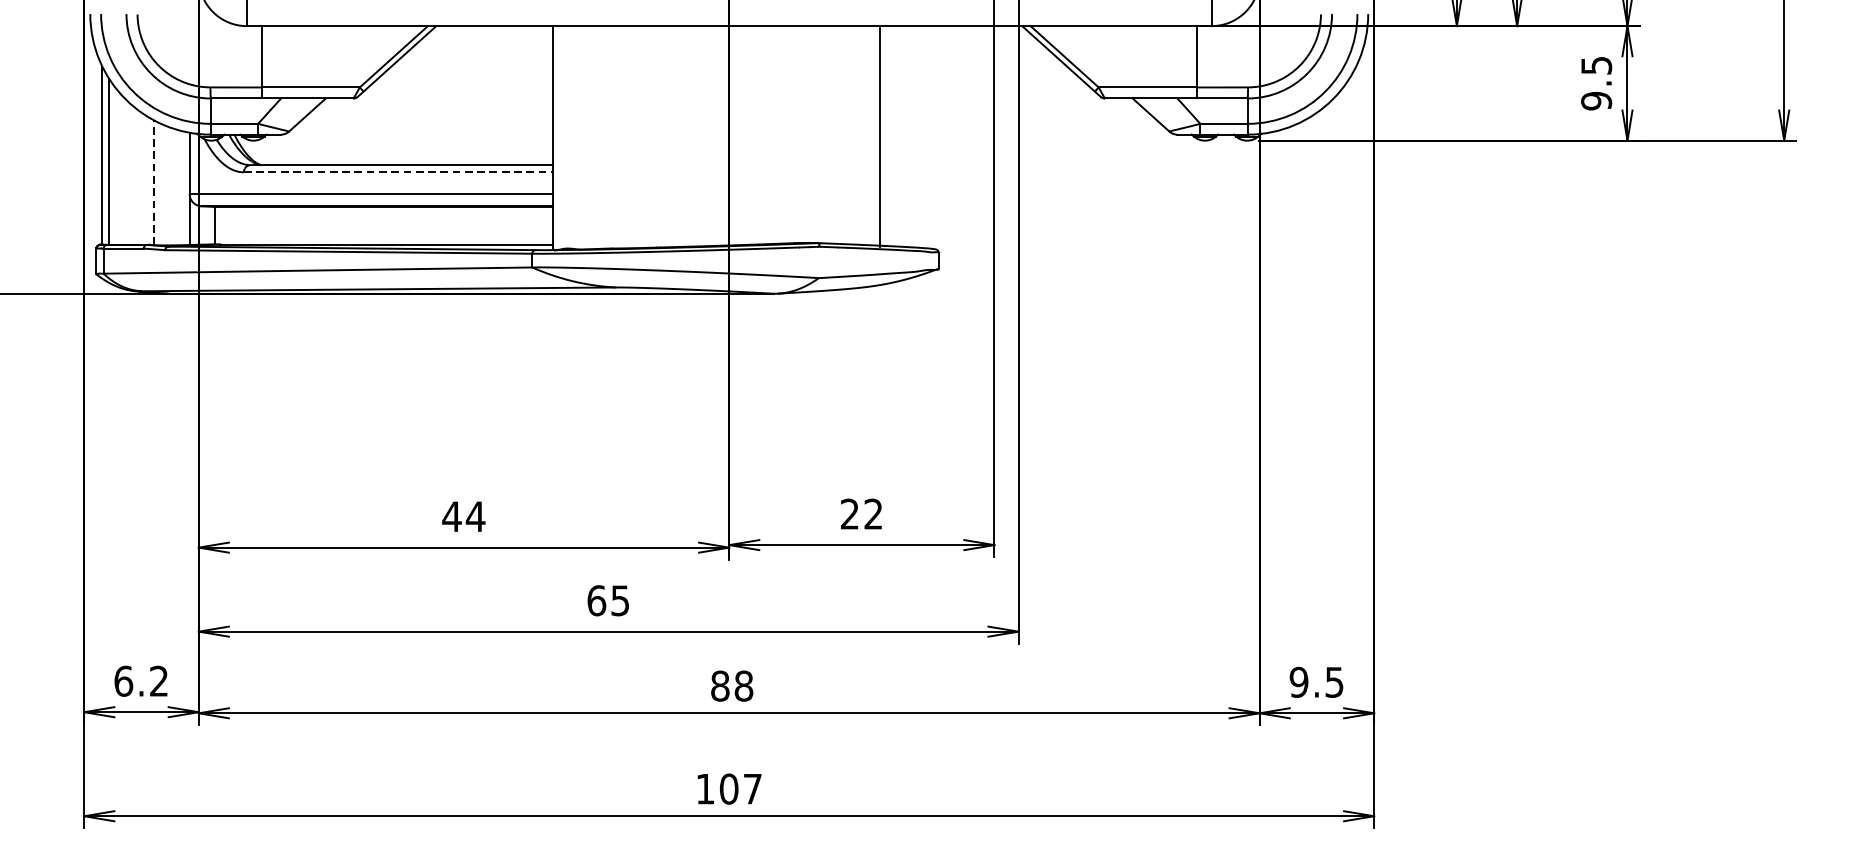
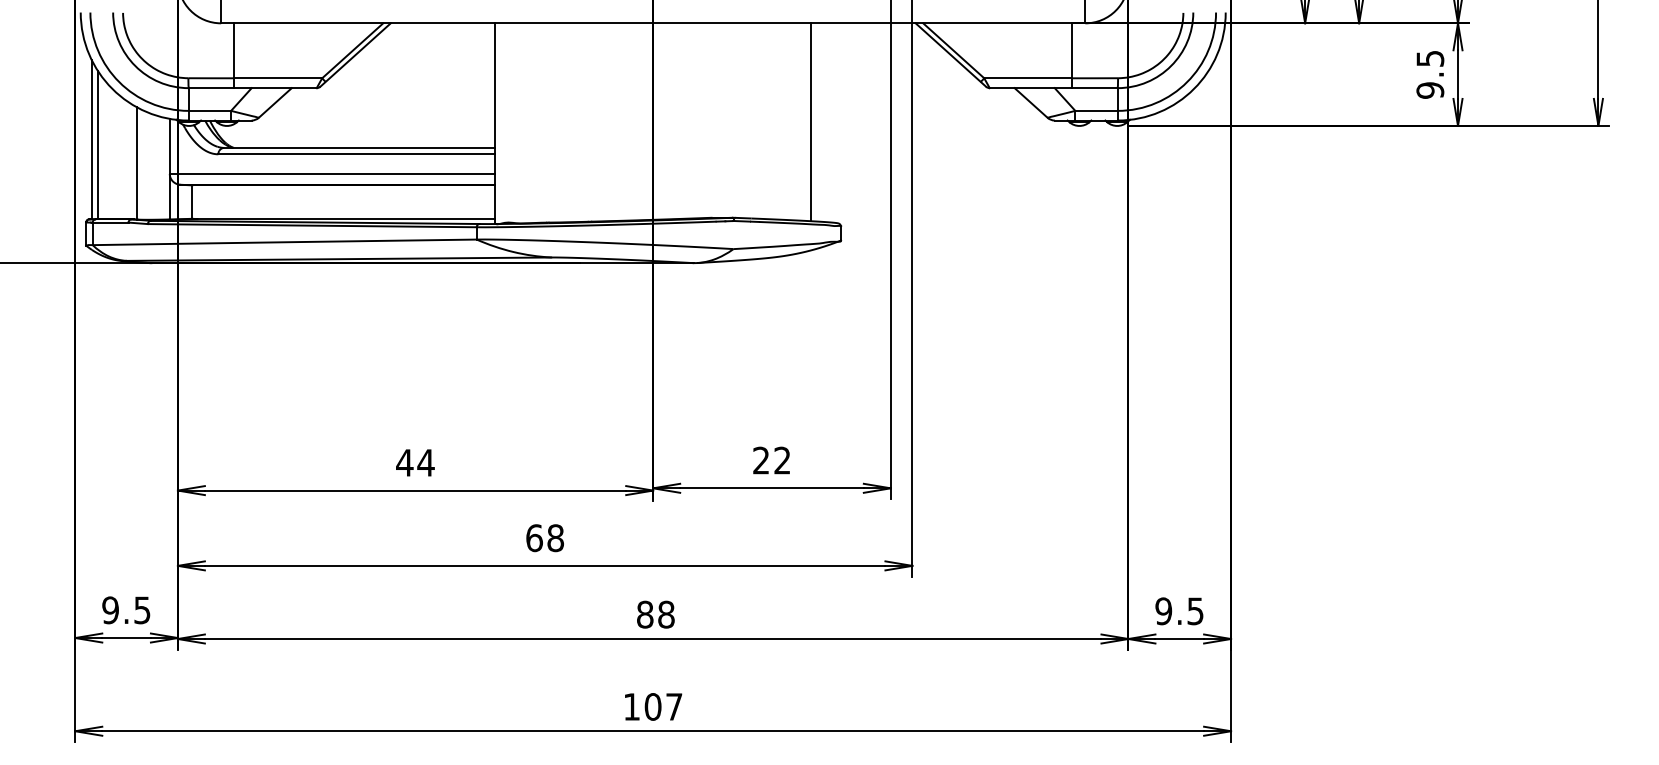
line: (880, 136) -> (811, 122), moved
line: (399, 172) -> (357, 154), dashed -> solid
line: (153, 182) -> (137, 163), dashed -> solid
text: (620, 601) -> (555, 538), 65 -> 68
text: (141, 681) -> (126, 610), 6.2 -> 9.5

